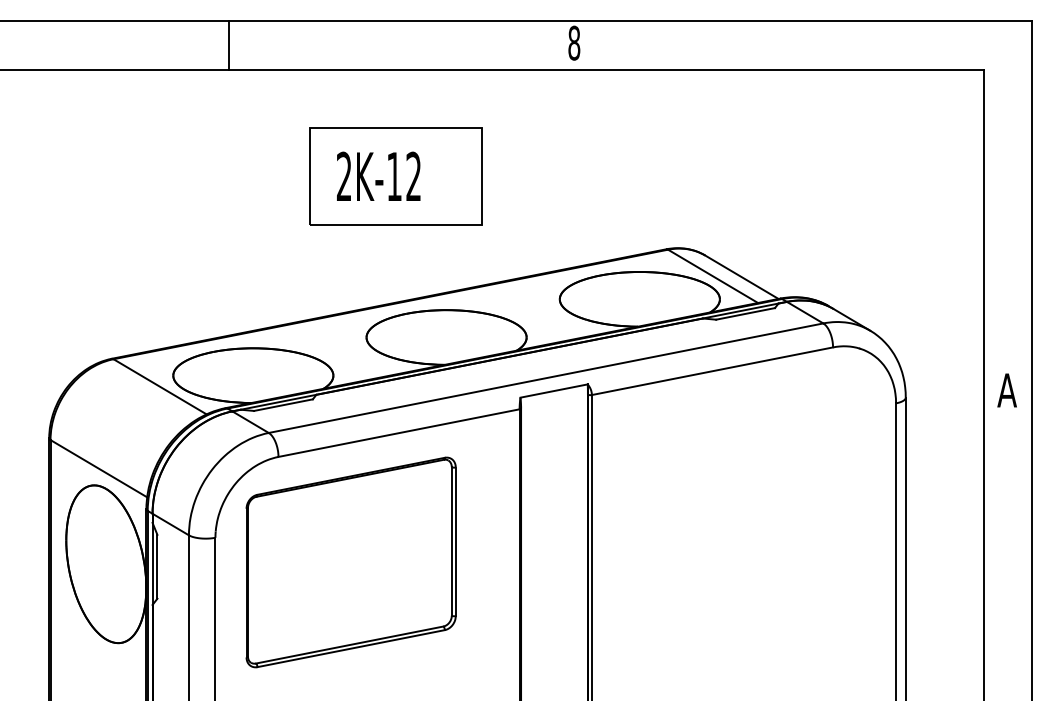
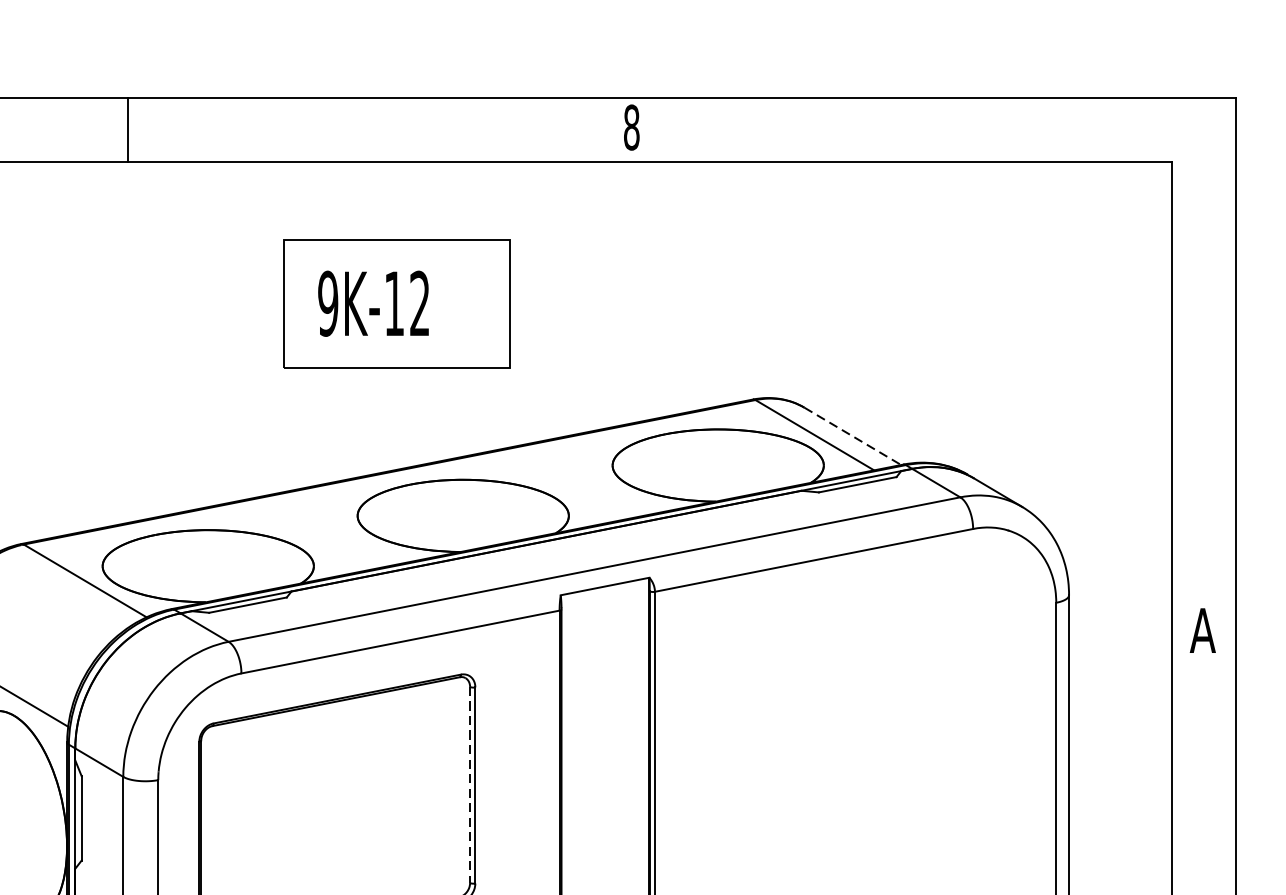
line: (228, 45) -> (127, 130), moved
text: (343, 176) -> (327, 303), 2K-12 -> 9K-12
line: (741, 277) -> (852, 436), solid -> dashed
text: (1006, 390) -> (1201, 630), moved
line: (451, 541) -> (469, 785), solid -> dashed

